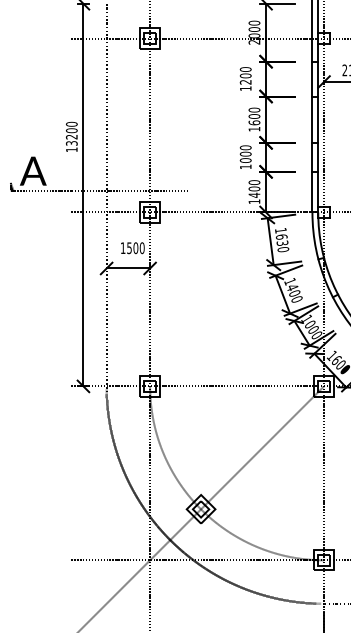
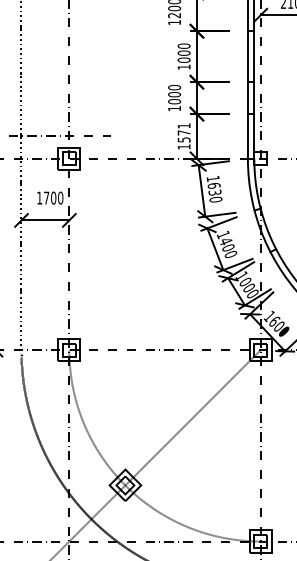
text: (253, 122) -> (183, 59), 1600 -> 1000
text: (254, 188) -> (184, 132), 1400 -> 1571
text: (129, 248) -> (46, 198), 1500 -> 1700

